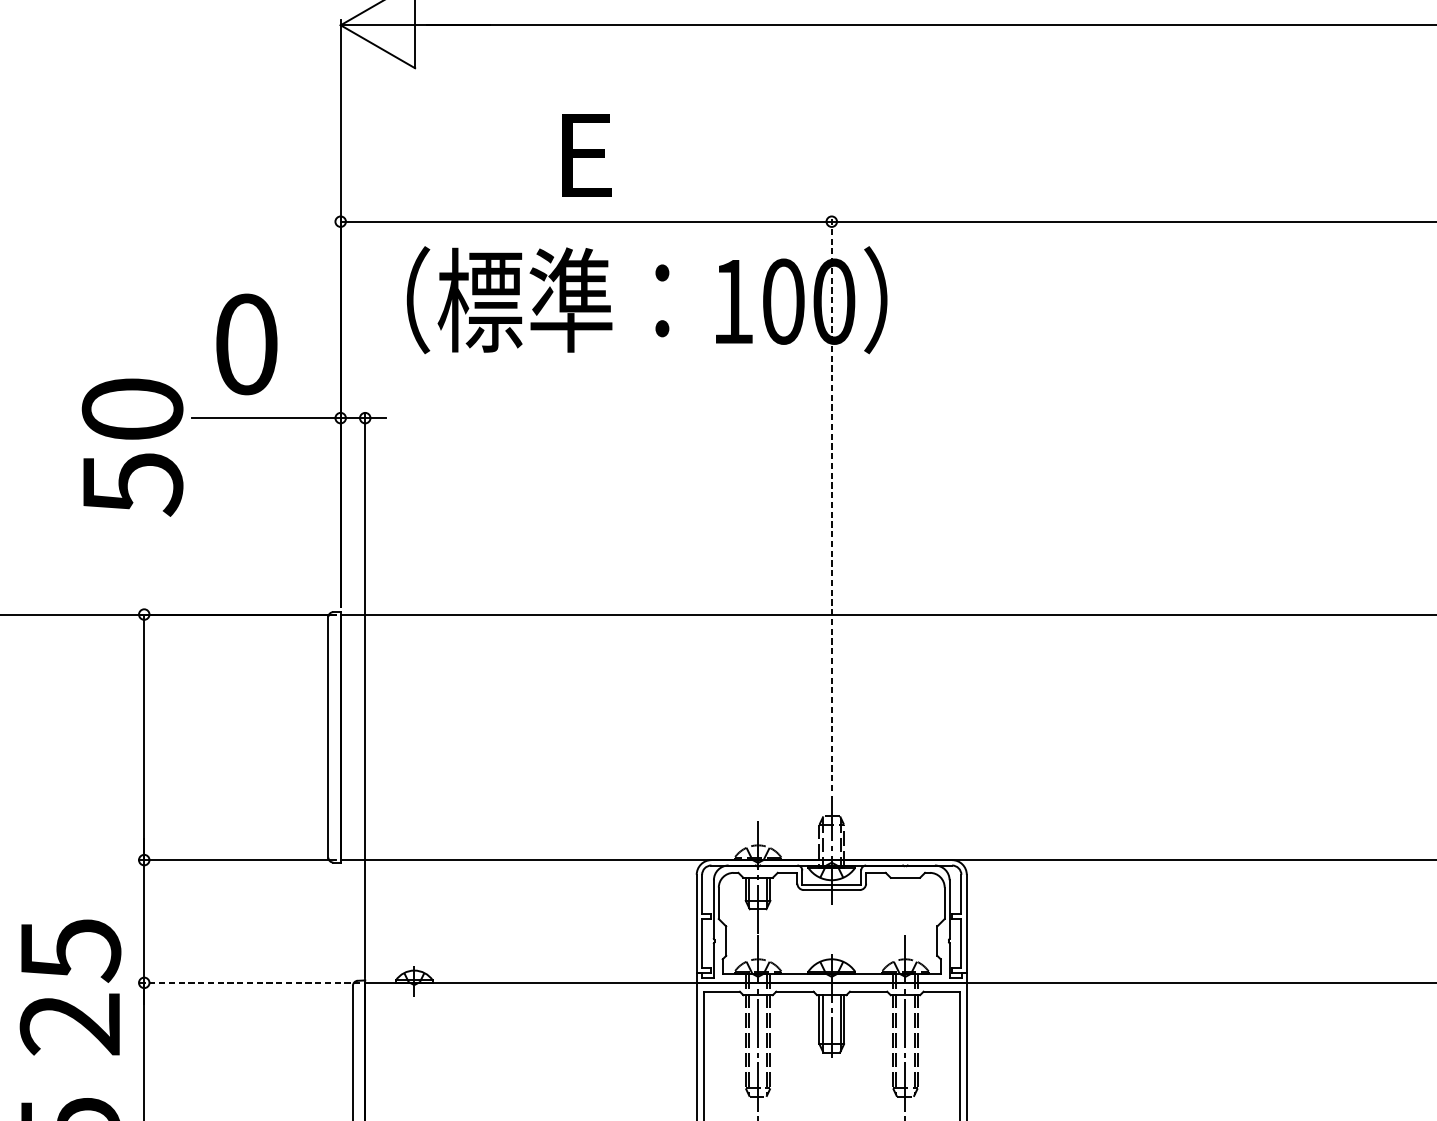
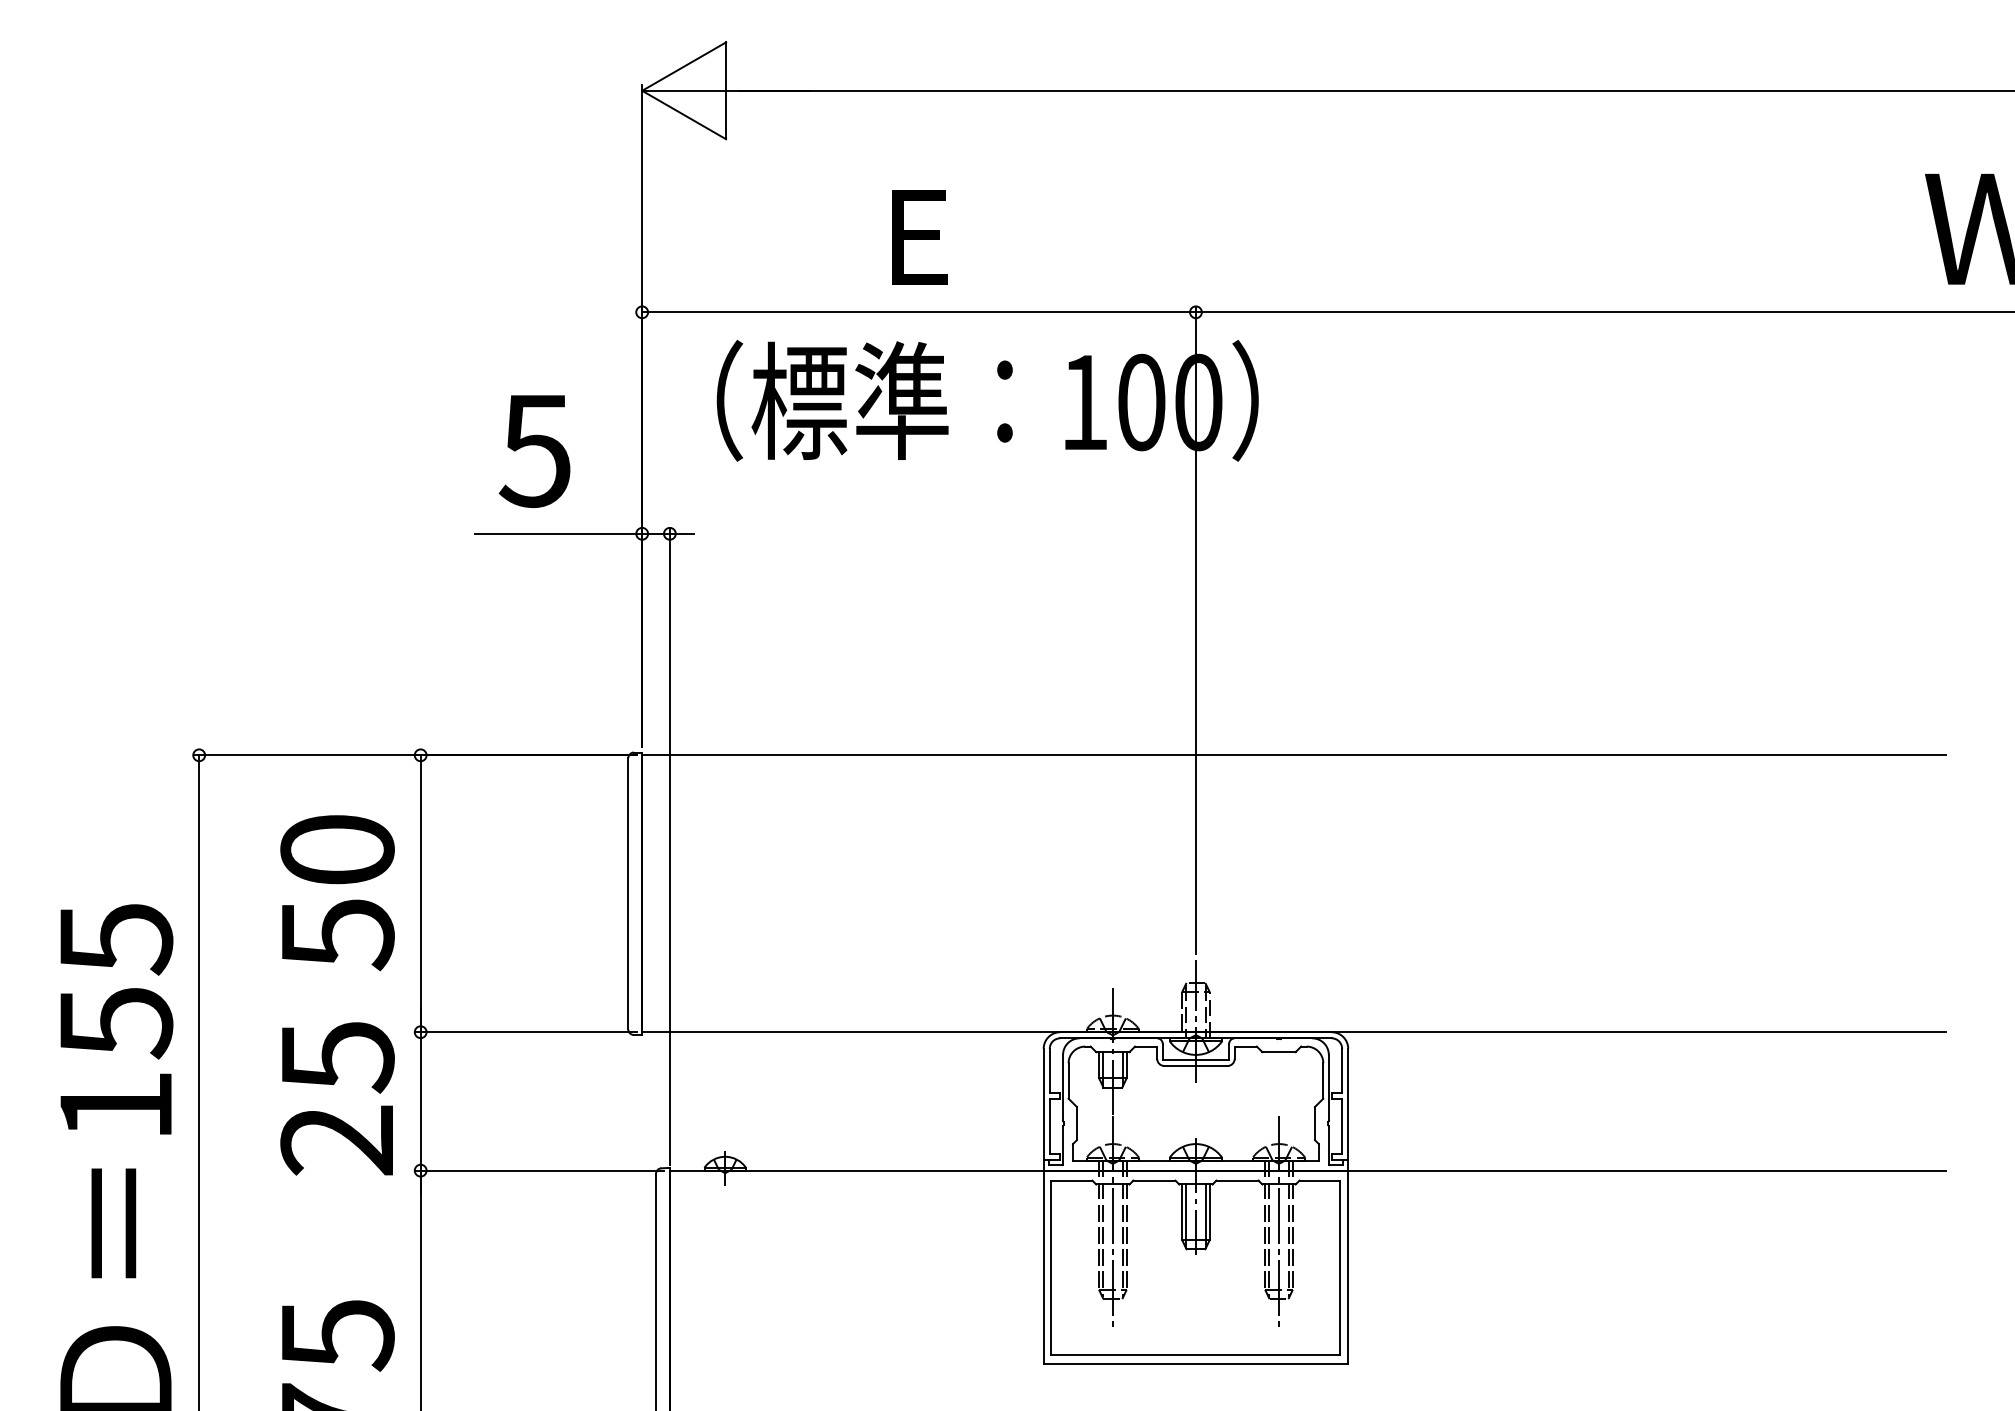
text: (245, 344) -> (534, 450), 0 -> 5
text: (132, 448) -> (337, 893), moved
line: (831, 503) -> (1195, 630), dashed -> solid
line: (249, 982) -> (539, 1170), dashed -> solid
text: (70, 987) -> (337, 1098), moved

